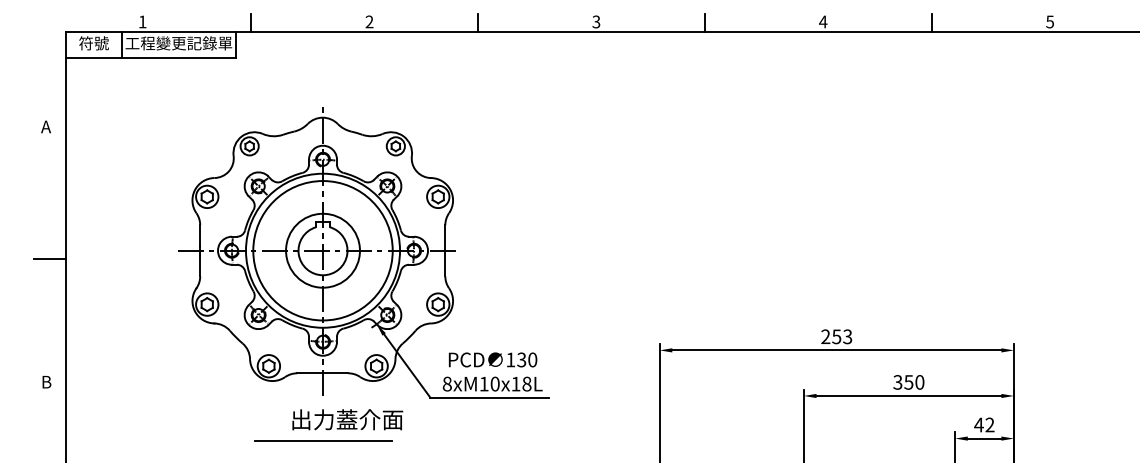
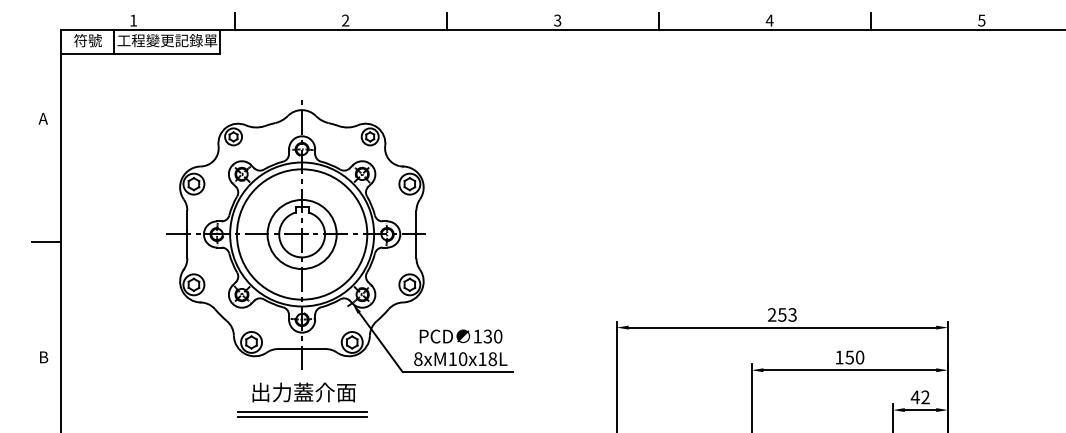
text: (897, 382) -> (839, 357), 350 -> 150
text: (346, 419) -> (303, 392), moved
line: (323, 445) -> (302, 416), added

